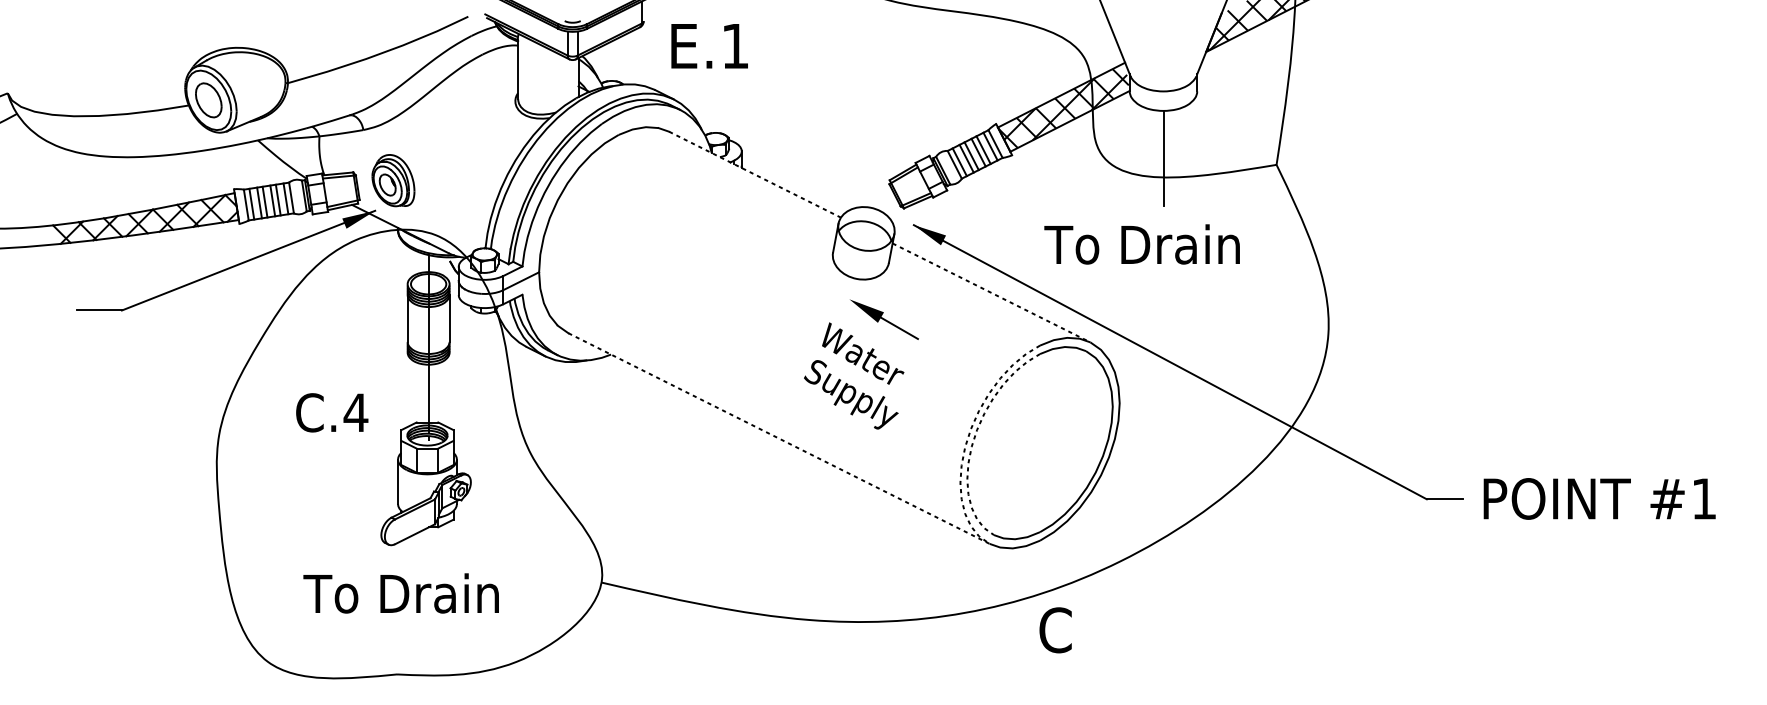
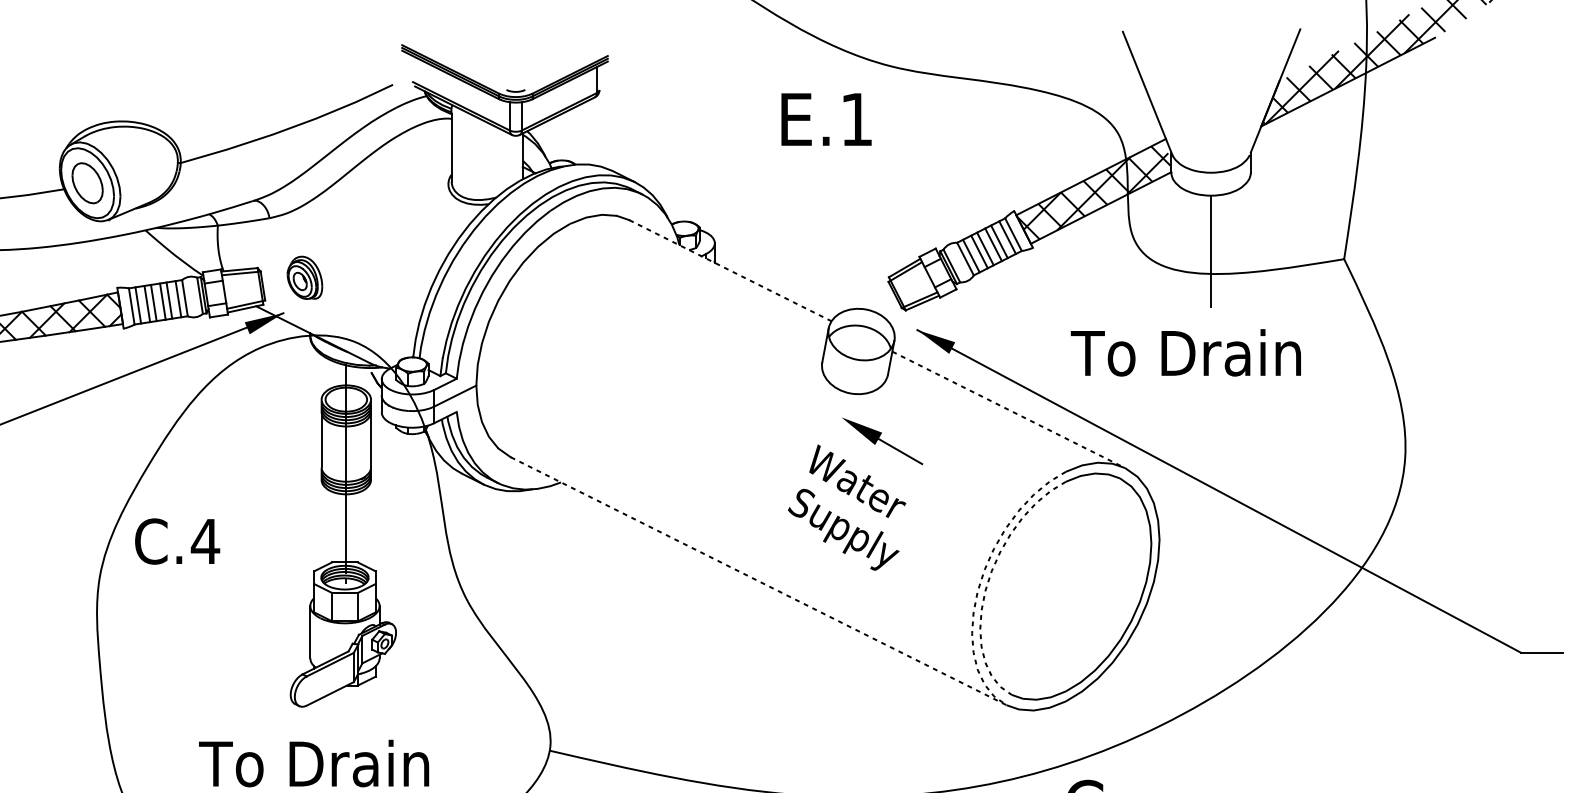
text: (709, 46) -> (826, 119), moved
part: (393, 180) -> (304, 277), size x0.7
text: (332, 412) -> (177, 541), moved

